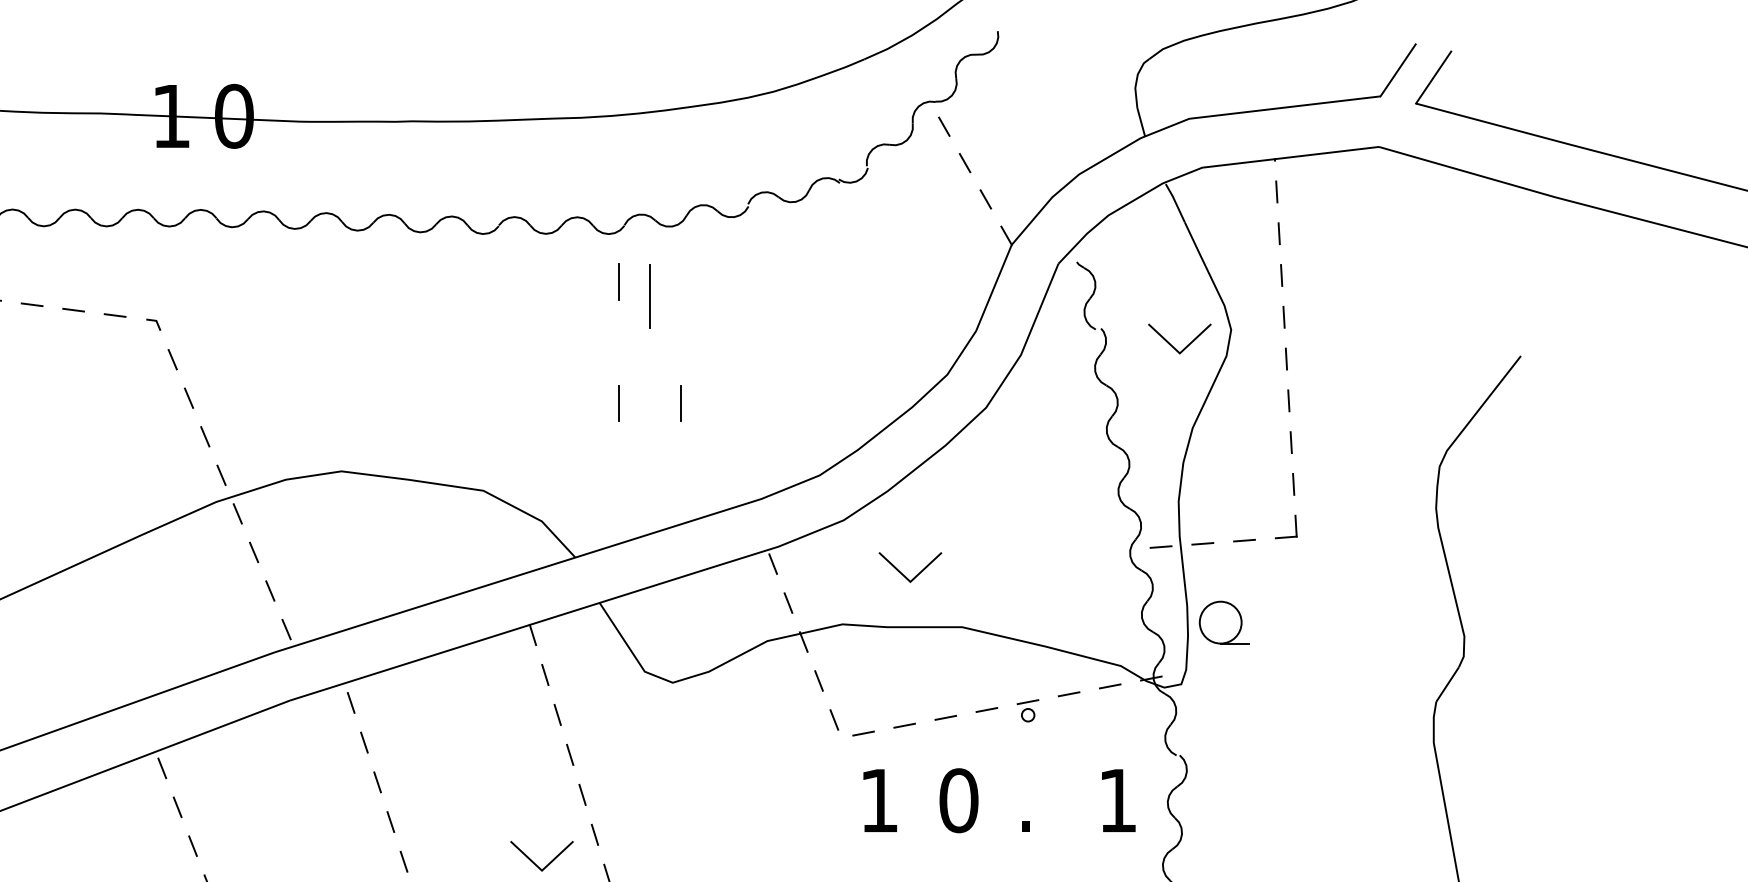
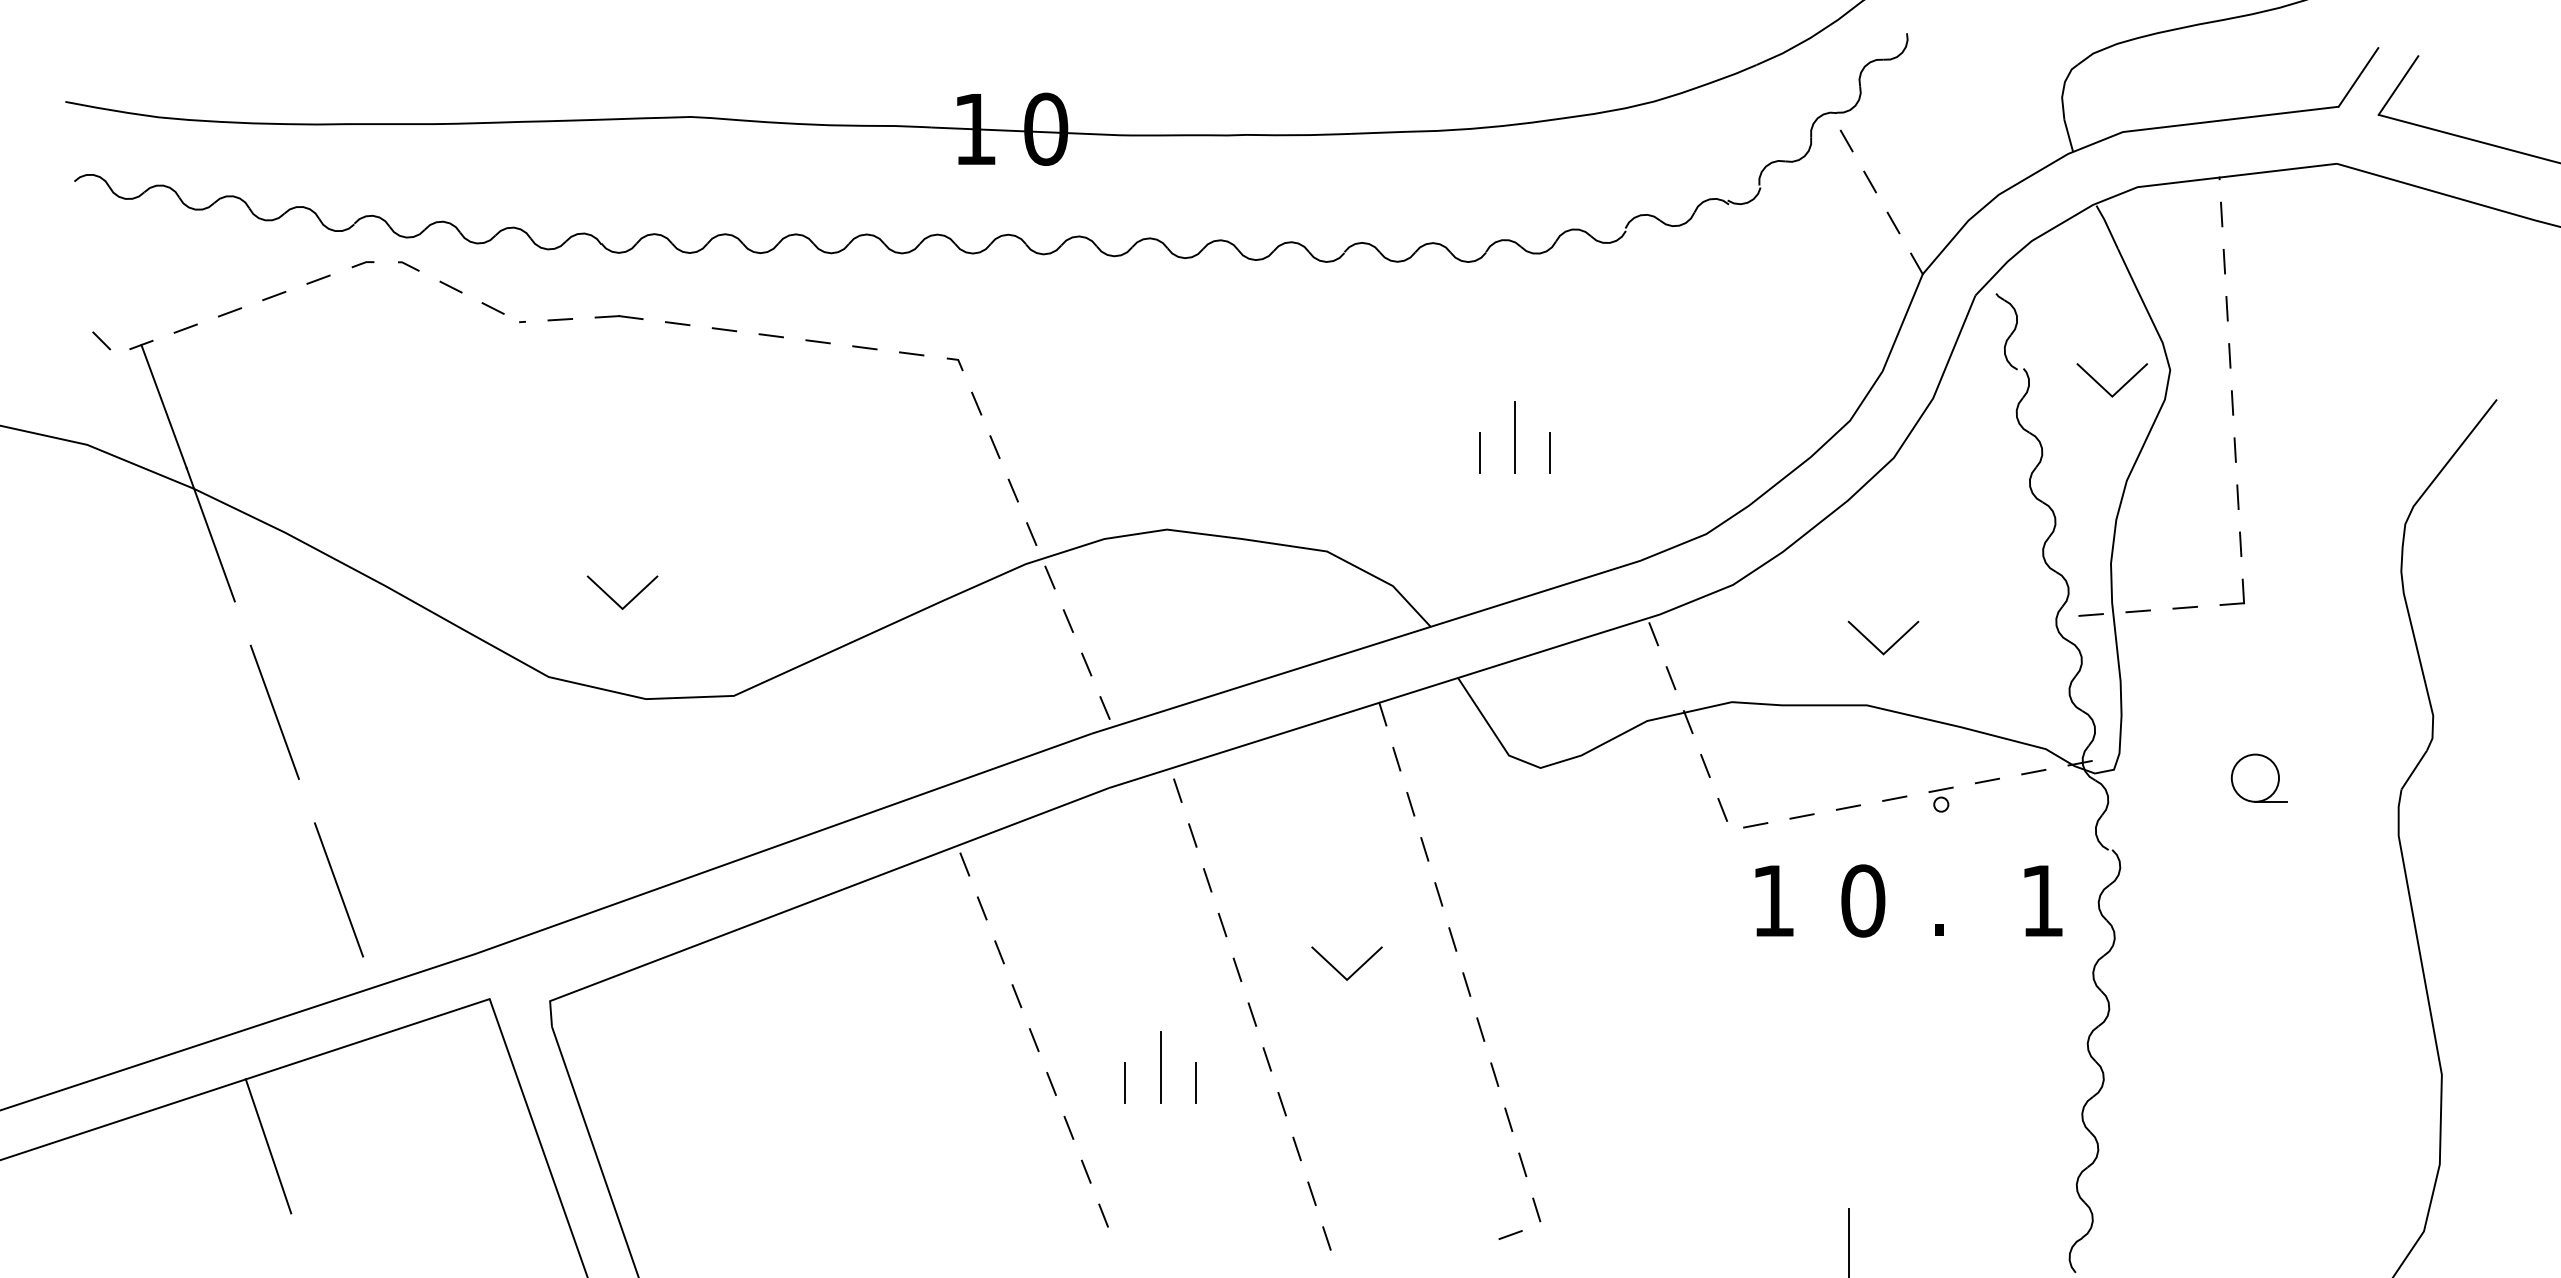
line: (618, 281) -> (1479, 315), removed
line: (649, 296) -> (1514, 437), moved
line: (903, 574) -> (1875, 645), moved
part: (1223, 622) -> (2258, 777), moved
line: (534, 862) -> (1338, 970), moved

